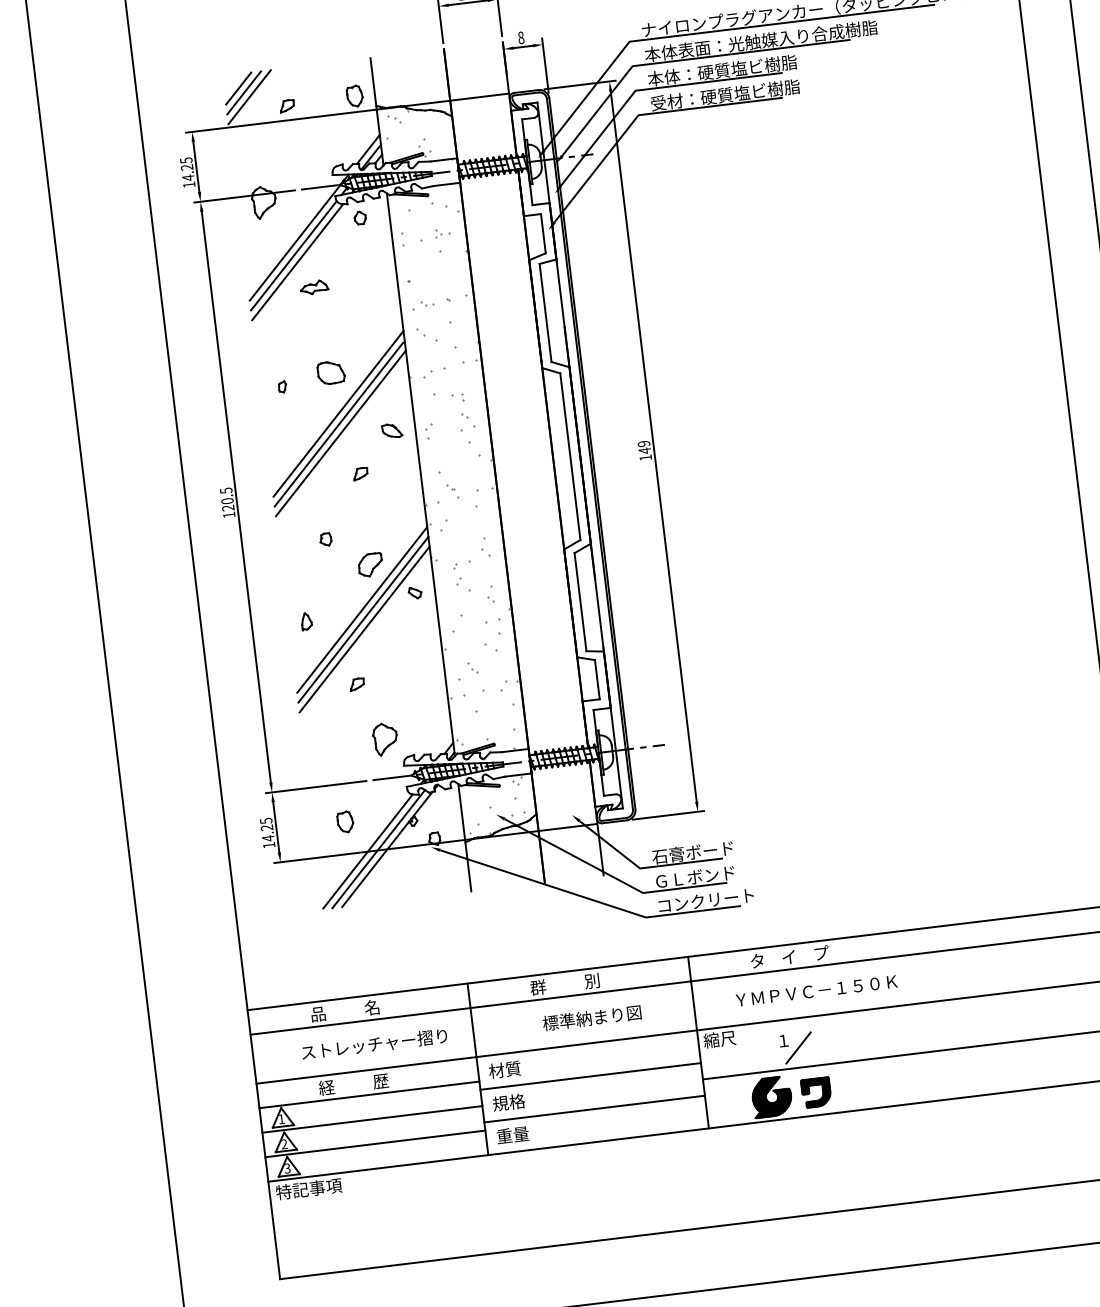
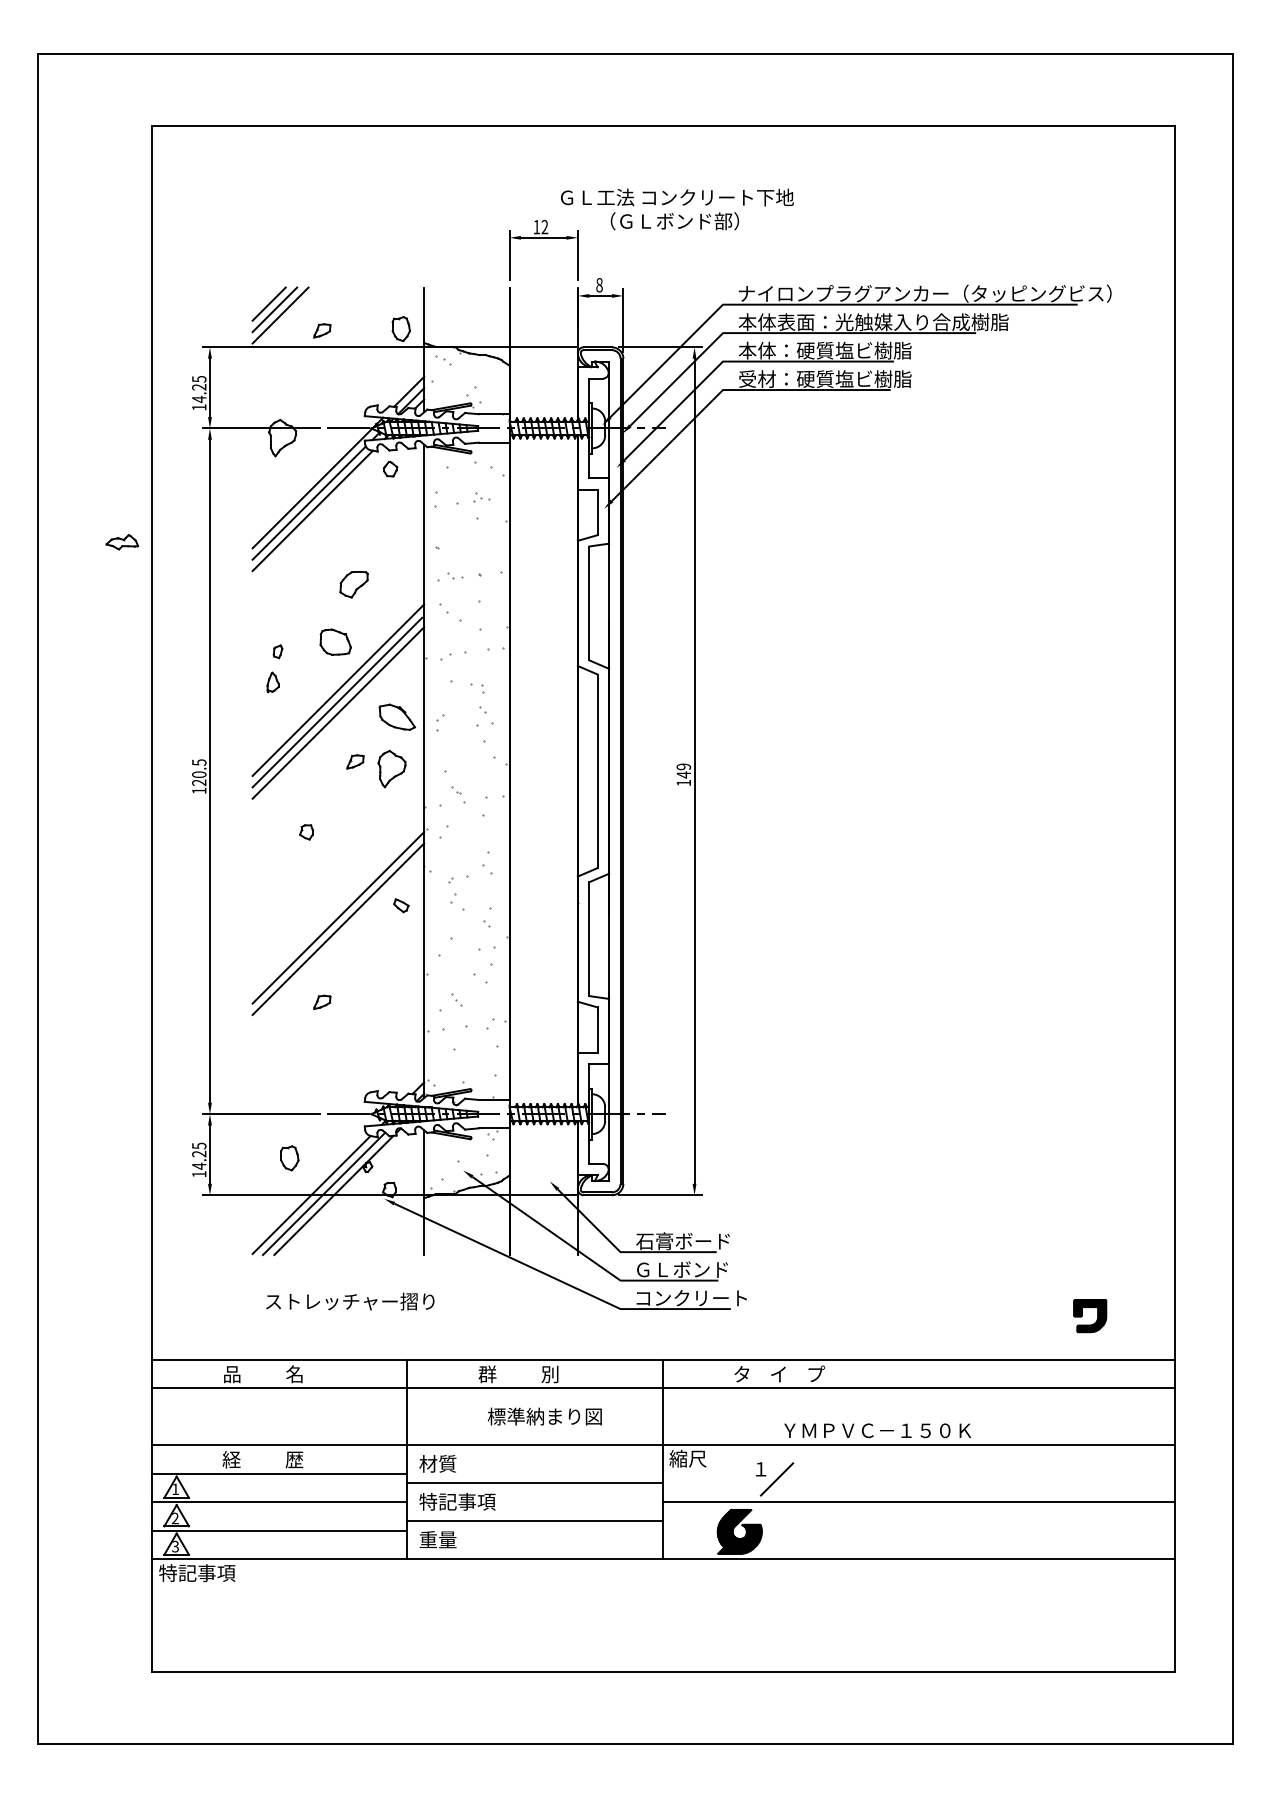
part: (314, 287) -> (122, 542), moved
part: (392, 430) -> (397, 716), size x1.6
part: (370, 565) -> (353, 584), moved
part: (306, 621) -> (272, 682), moved
line: (364, 629) -> (338, 940), removed
part: (384, 738) -> (391, 768), moved
text: (816, 990) -> (877, 1430), moved
text: (374, 1044) -> (350, 1301), moved
part: (822, 1094) -> (1096, 1319), moved
text: (525, 1100) -> (457, 1501), 規格 -> 特記事項

